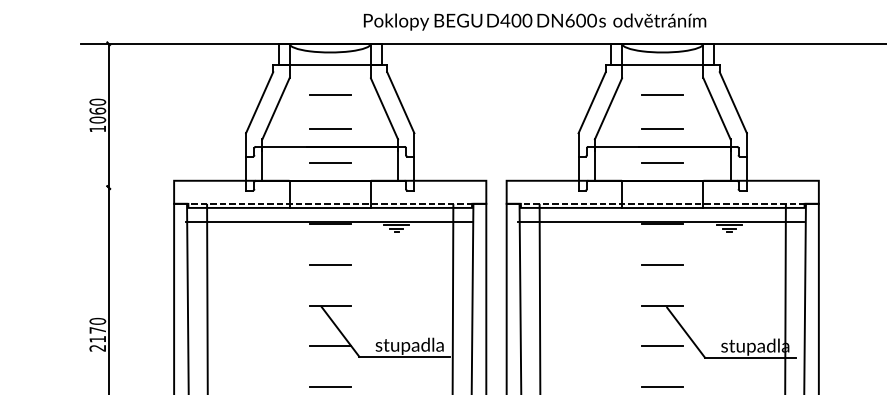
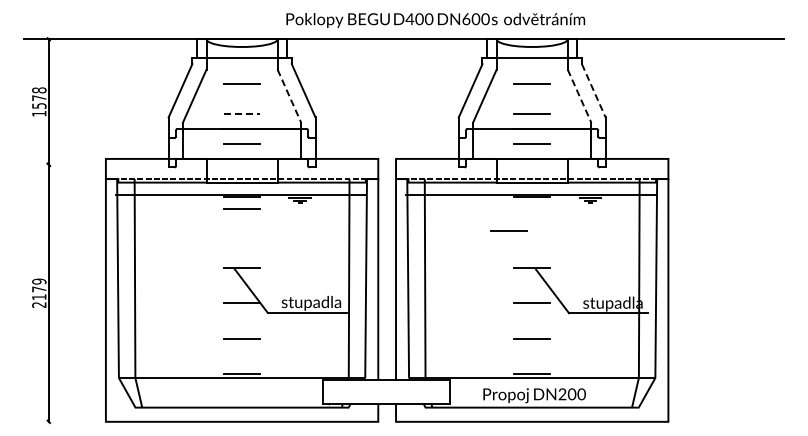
text: (534, 22) -> (435, 20), moved
line: (733, 103) -> (593, 91), solid -> dashed
line: (384, 109) -> (289, 96), solid -> dashed
line: (716, 109) -> (579, 96), solid -> dashed
text: (98, 110) -> (39, 97), 1060 -> 1578
line: (330, 128) -> (242, 113), solid -> dashed
line: (329, 263) -> (241, 208), moved
line: (661, 263) -> (508, 230), moved
text: (98, 321) -> (39, 281), 2170 -> 2179

